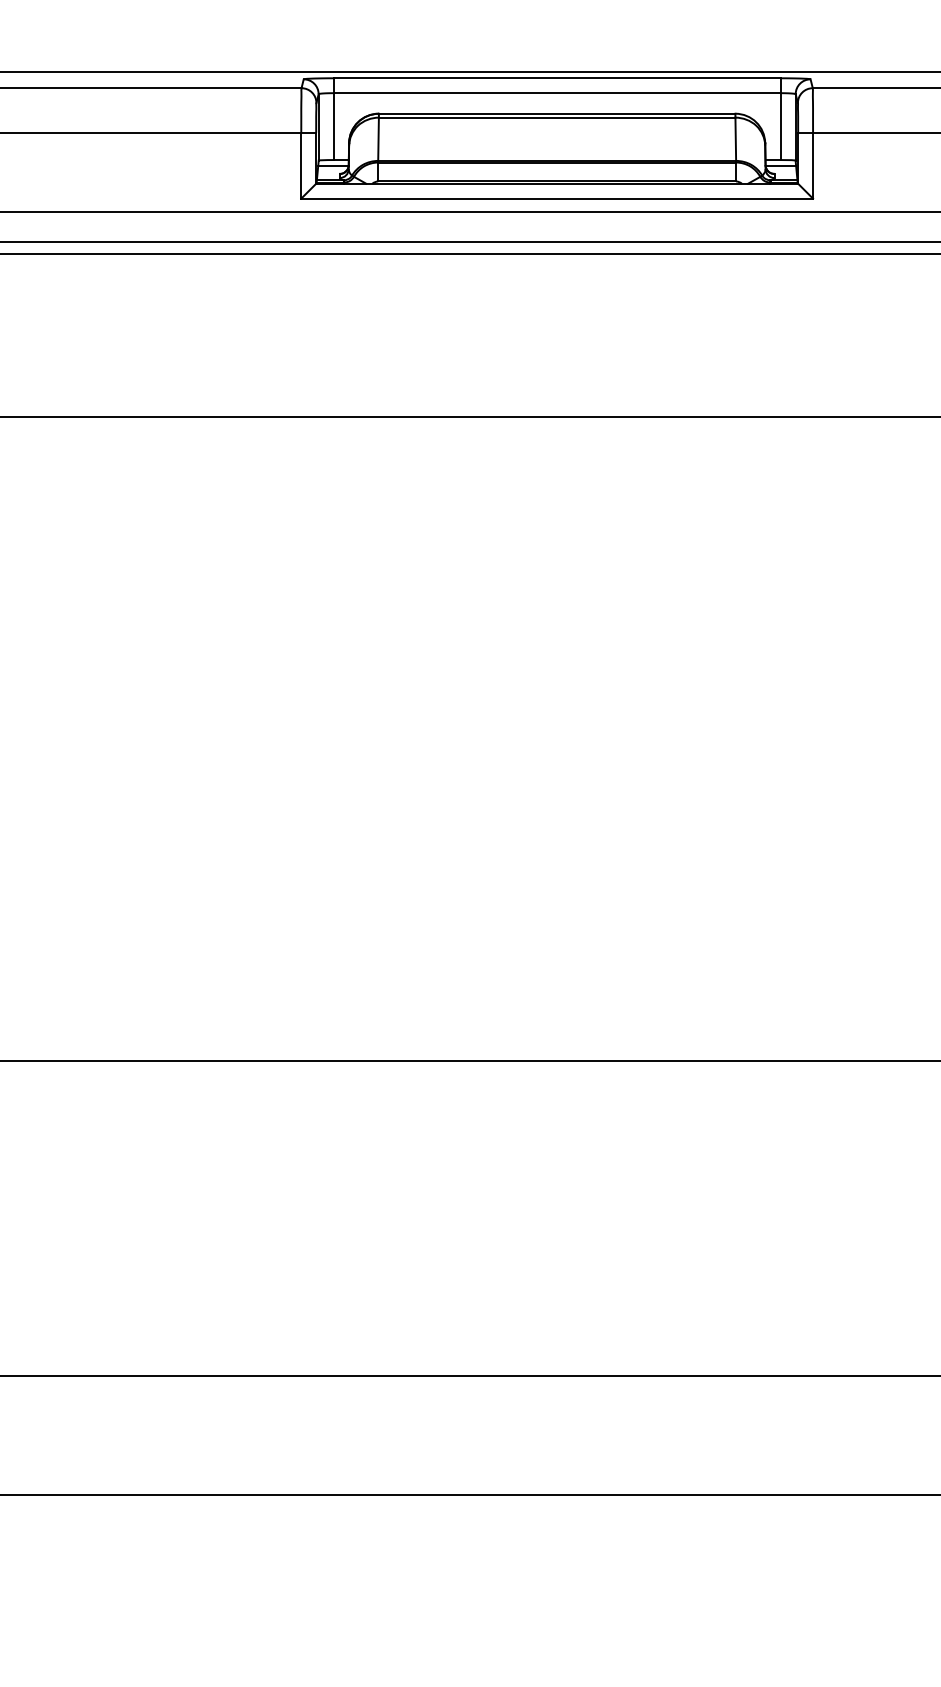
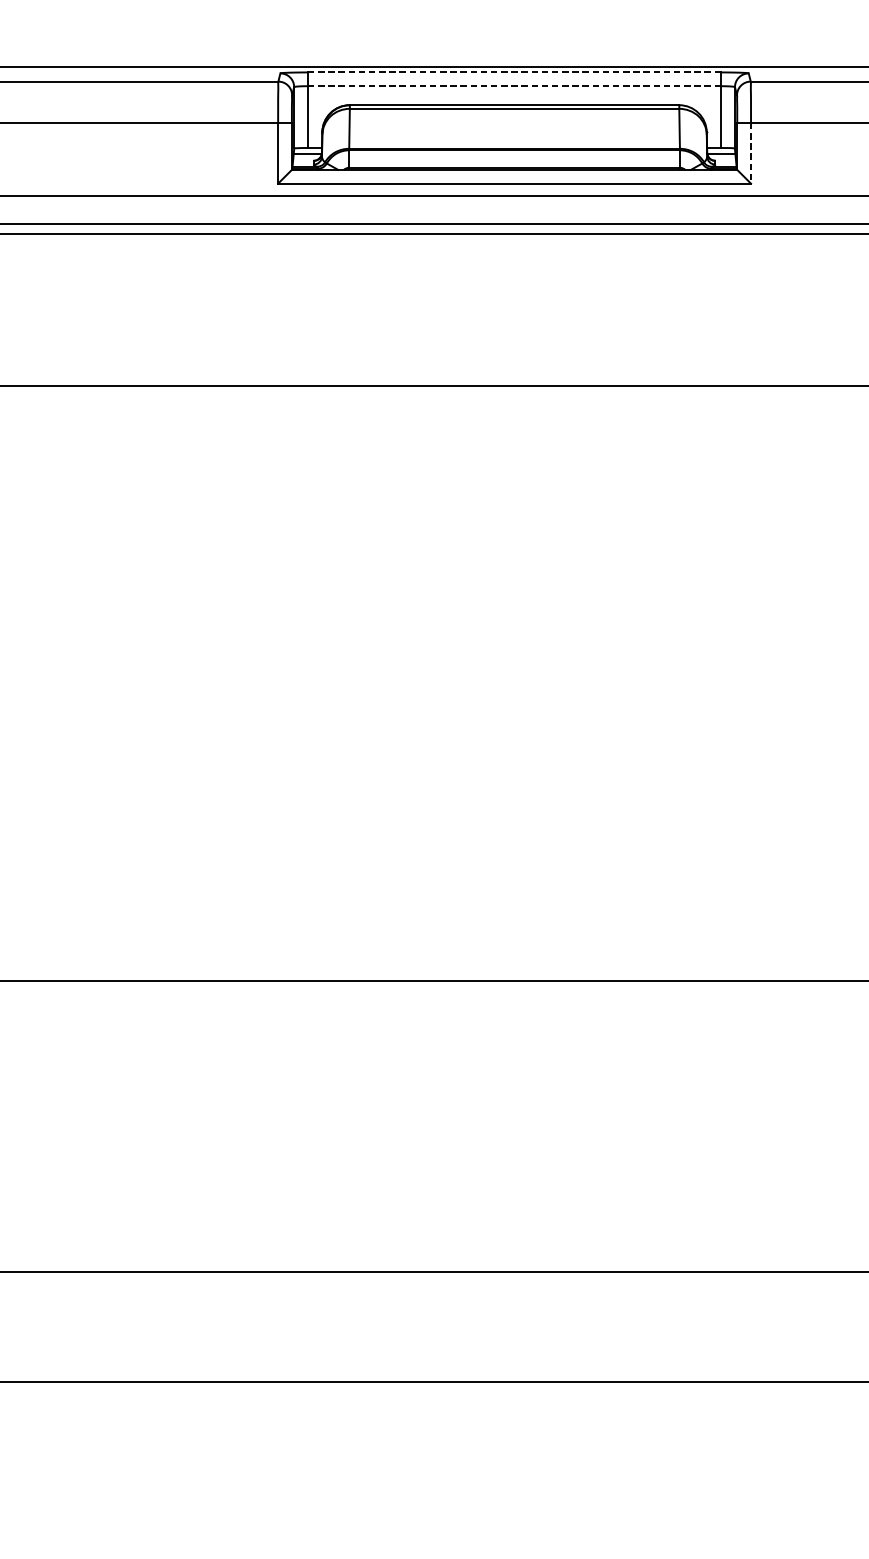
line: (557, 78) -> (514, 72), solid -> dashed
line: (557, 93) -> (514, 86), solid -> dashed
line: (813, 165) -> (751, 153), solid -> dashed

